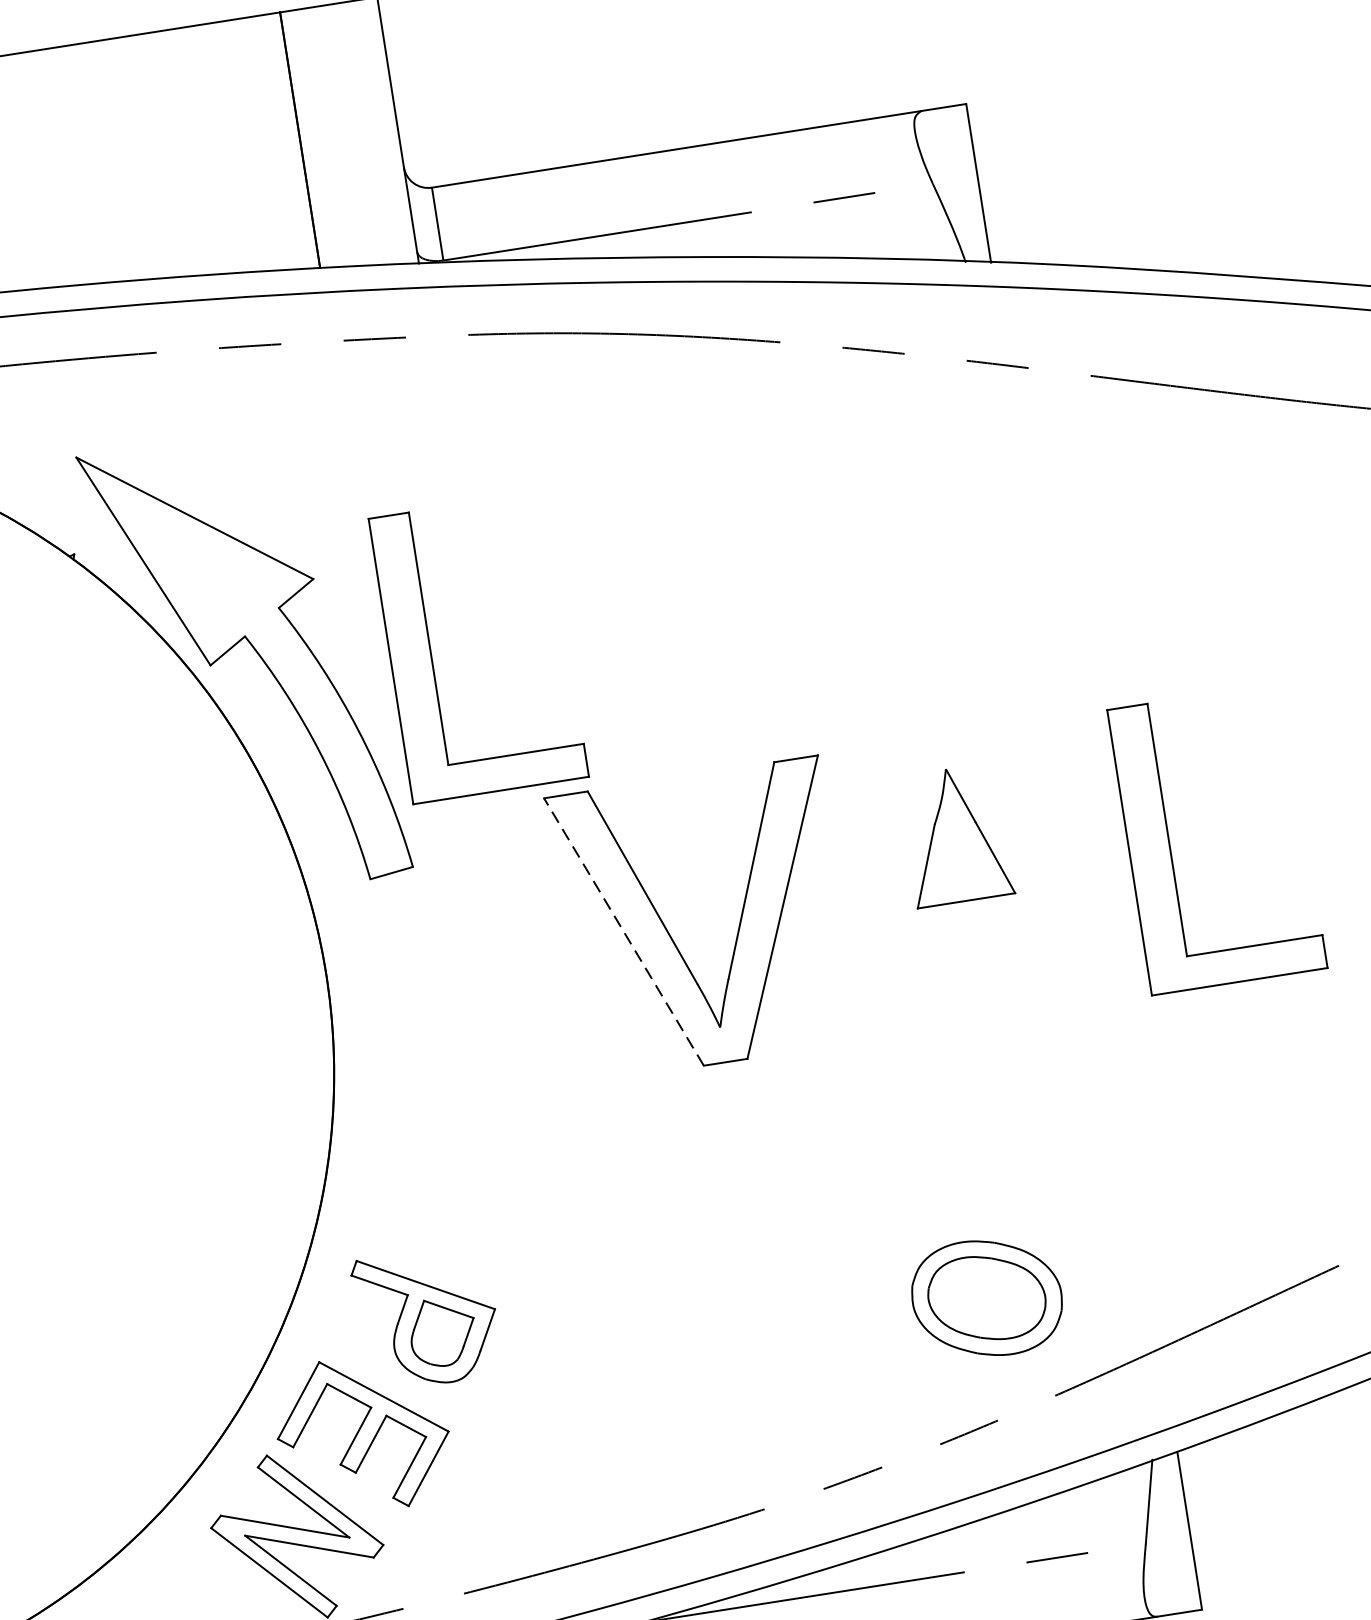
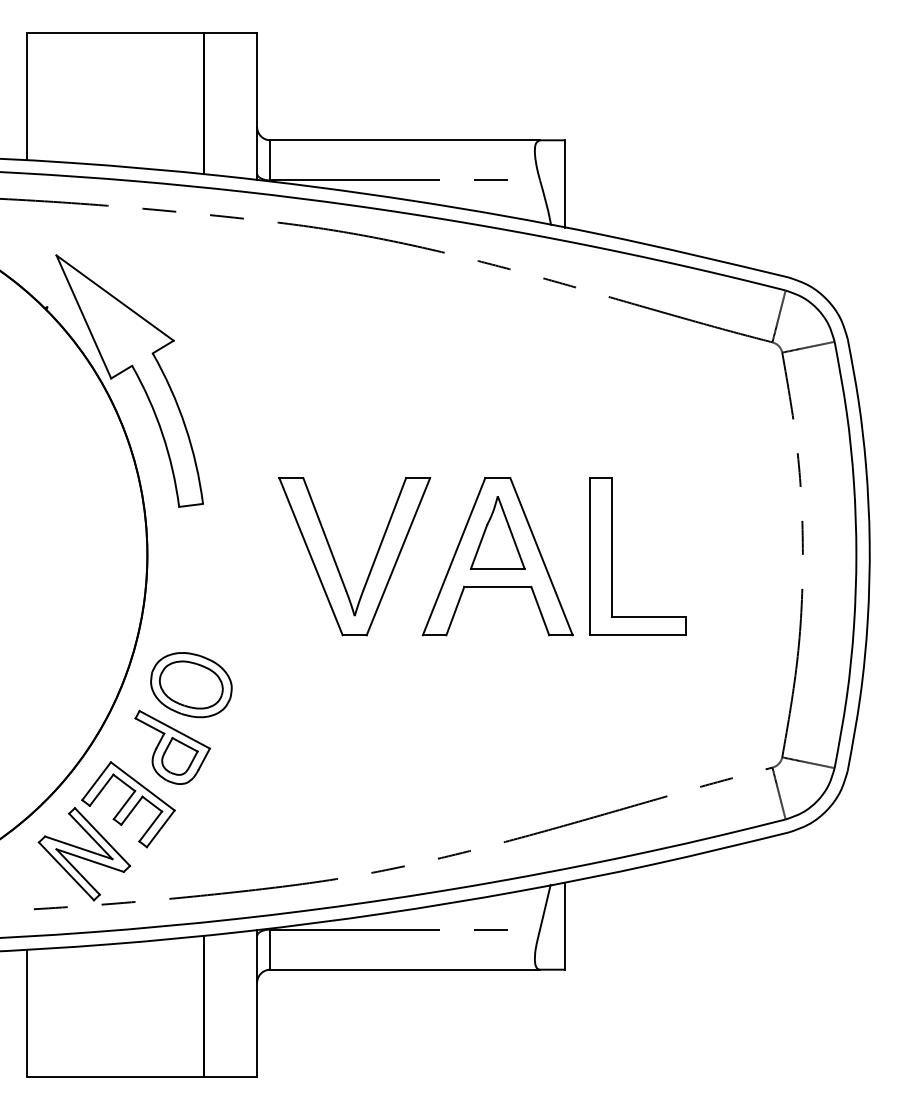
part: (432, 654) -> (231, 391), removed
part: (962, 878) -> (497, 556), added
line: (624, 931) -> (311, 556), dashed -> solid
part: (987, 1298) -> (191, 685), moved

